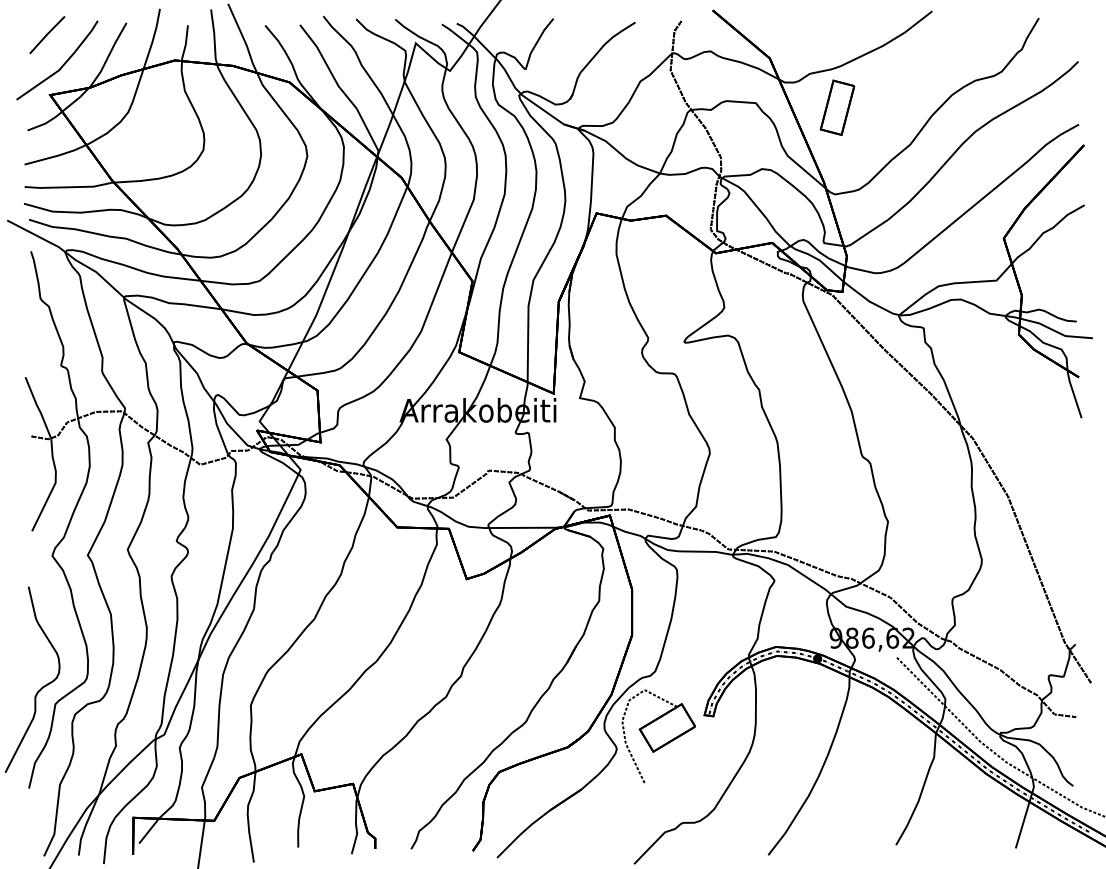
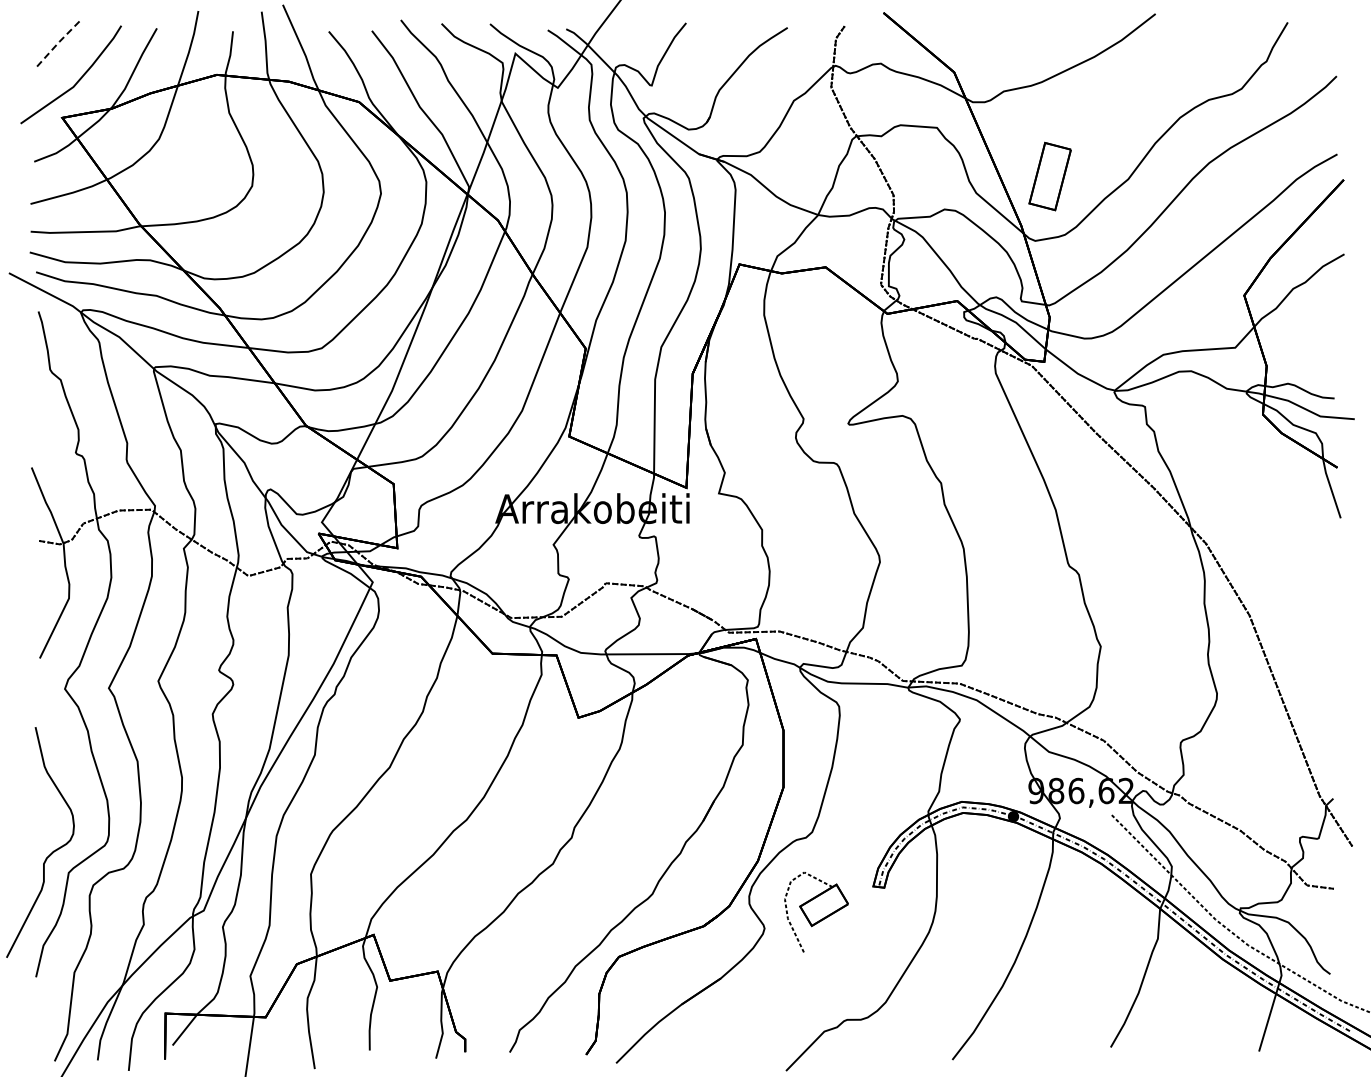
line: (47, 34) -> (58, 42), solid -> dashed
part: (836, 107) -> (1049, 176), moved
part: (658, 736) -> (816, 912), size x0.7

